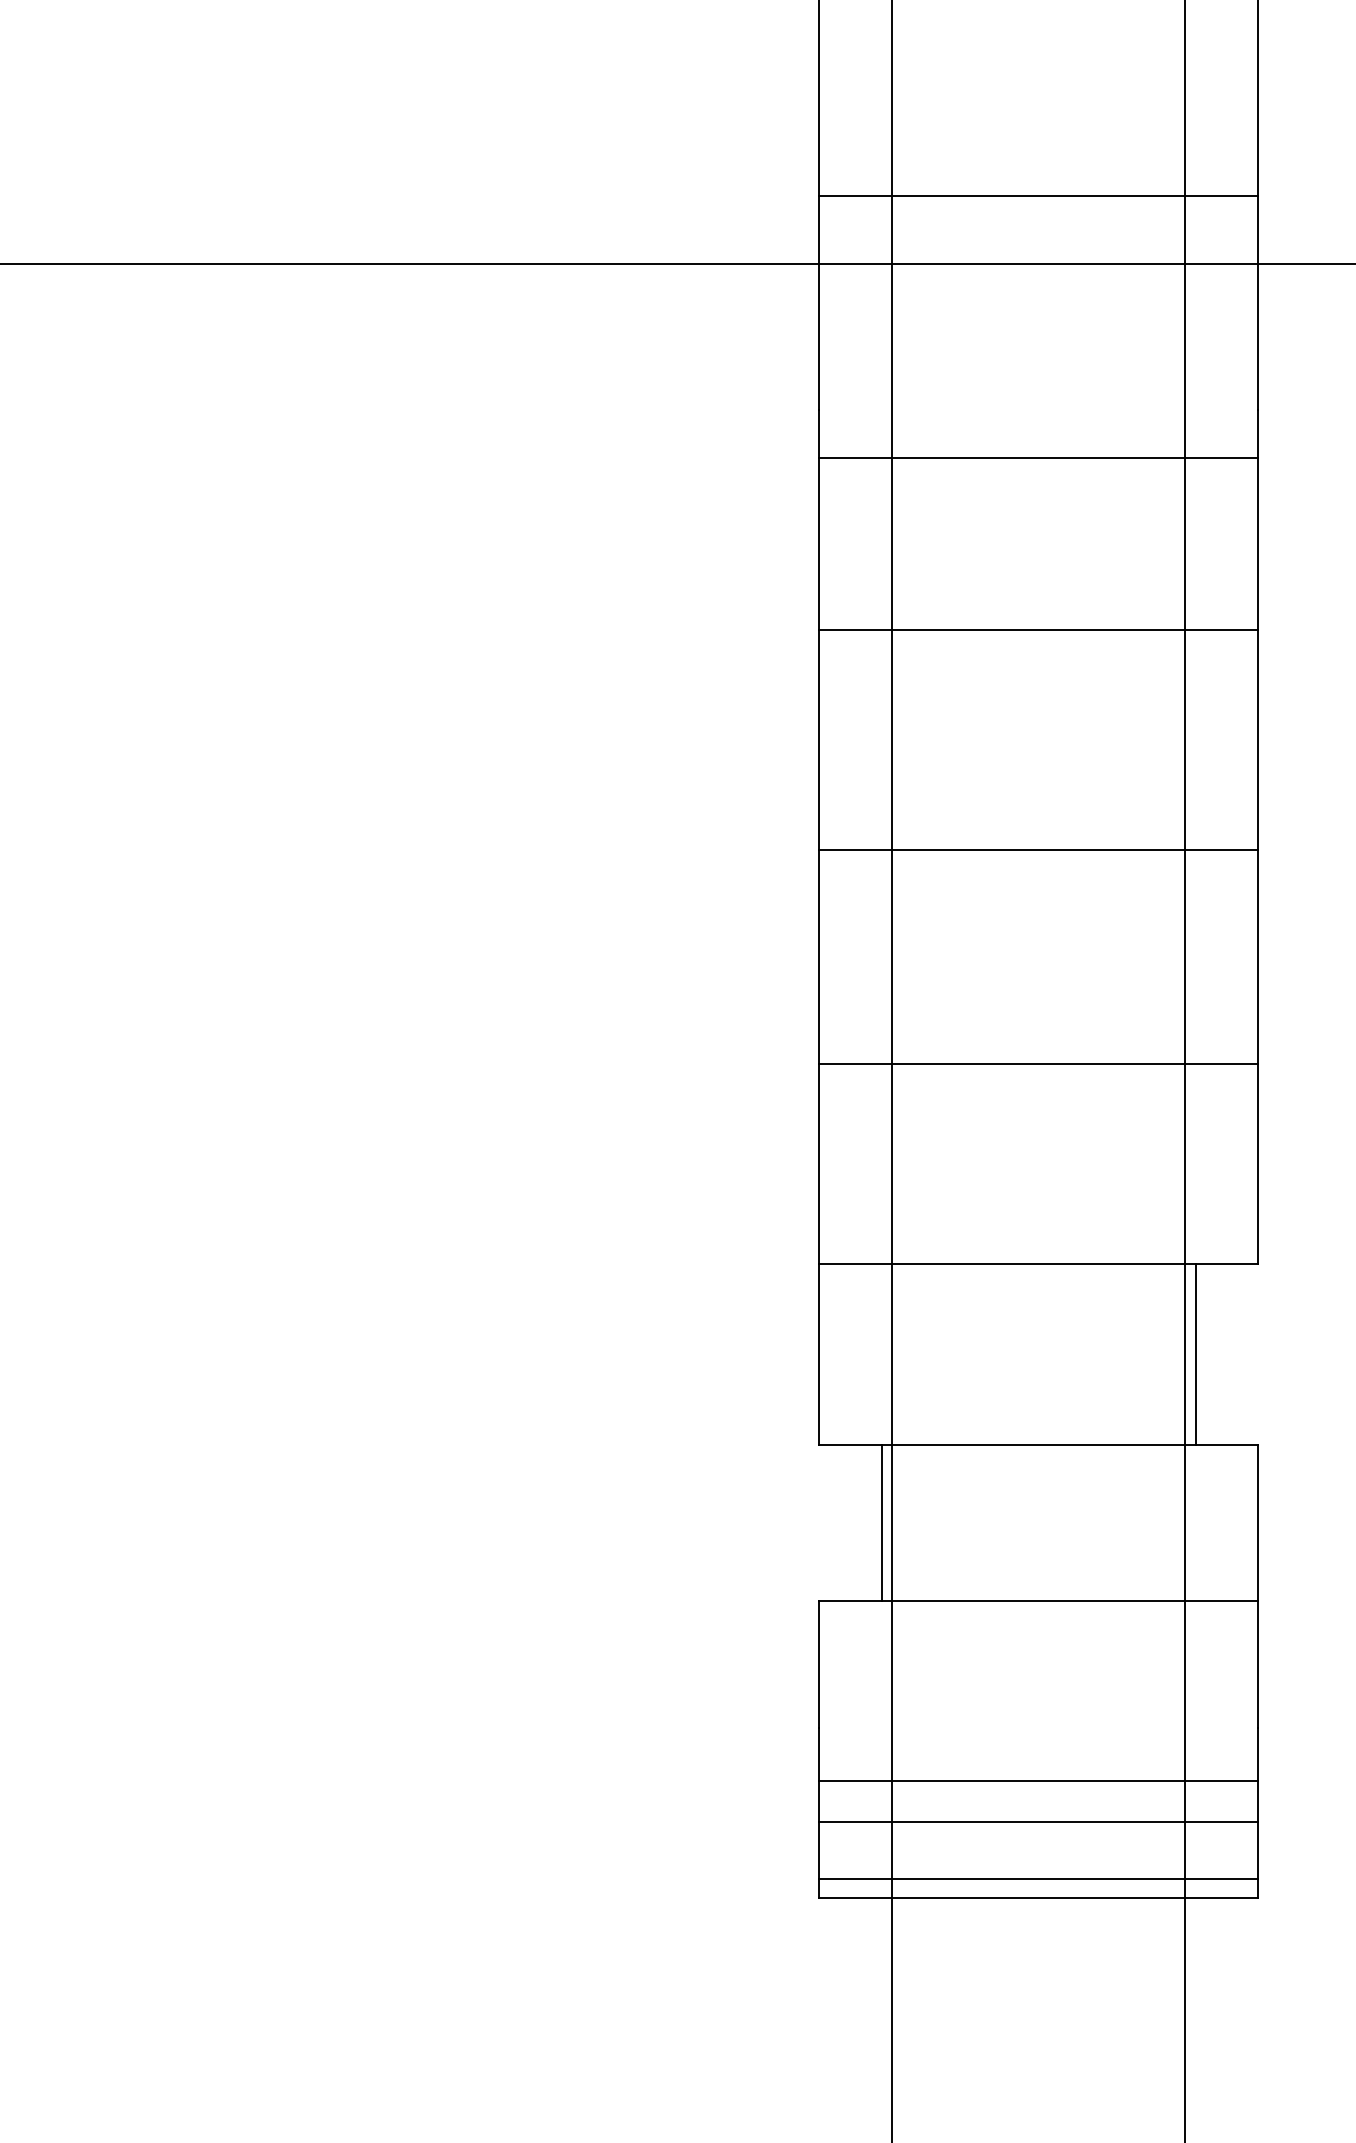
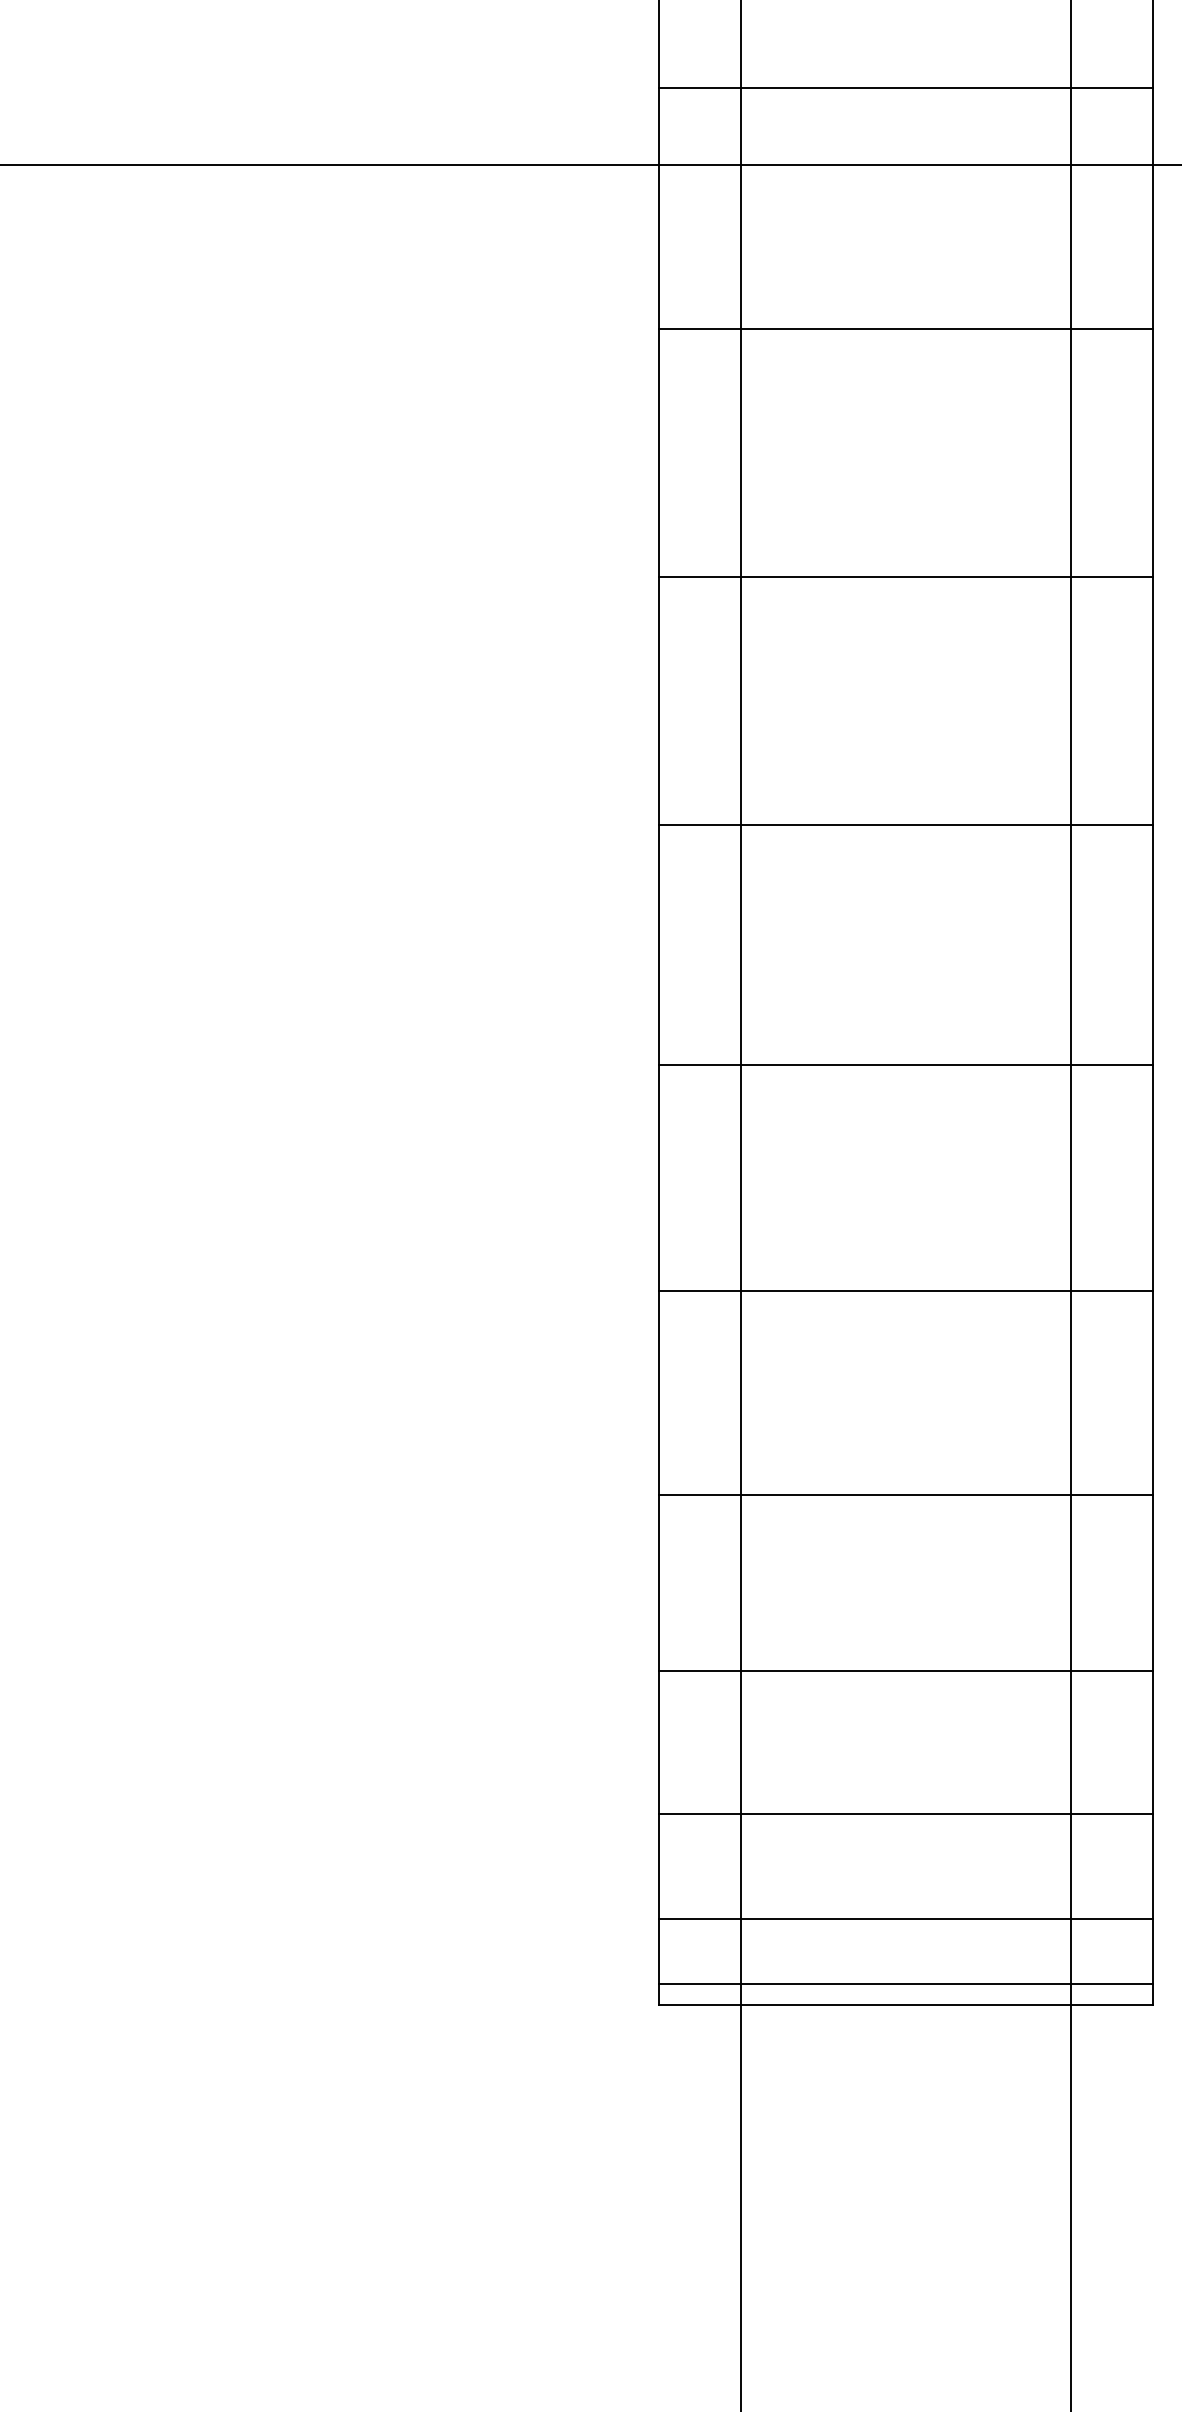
line: (1038, 457) -> (905, 328), moved
line: (1196, 1354) -> (1153, 1393), moved
line: (882, 1523) -> (658, 1583), moved
line: (1038, 1781) -> (905, 1814), moved

